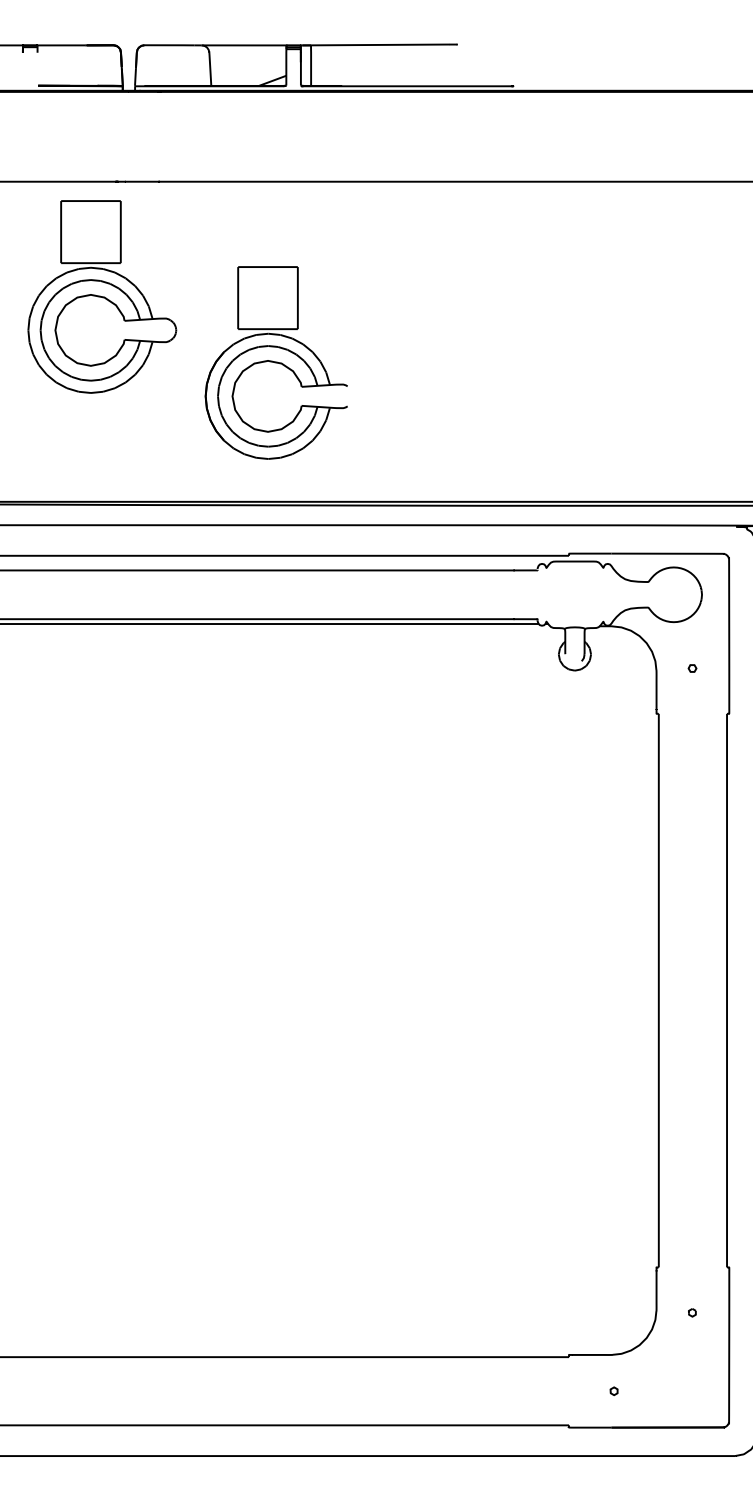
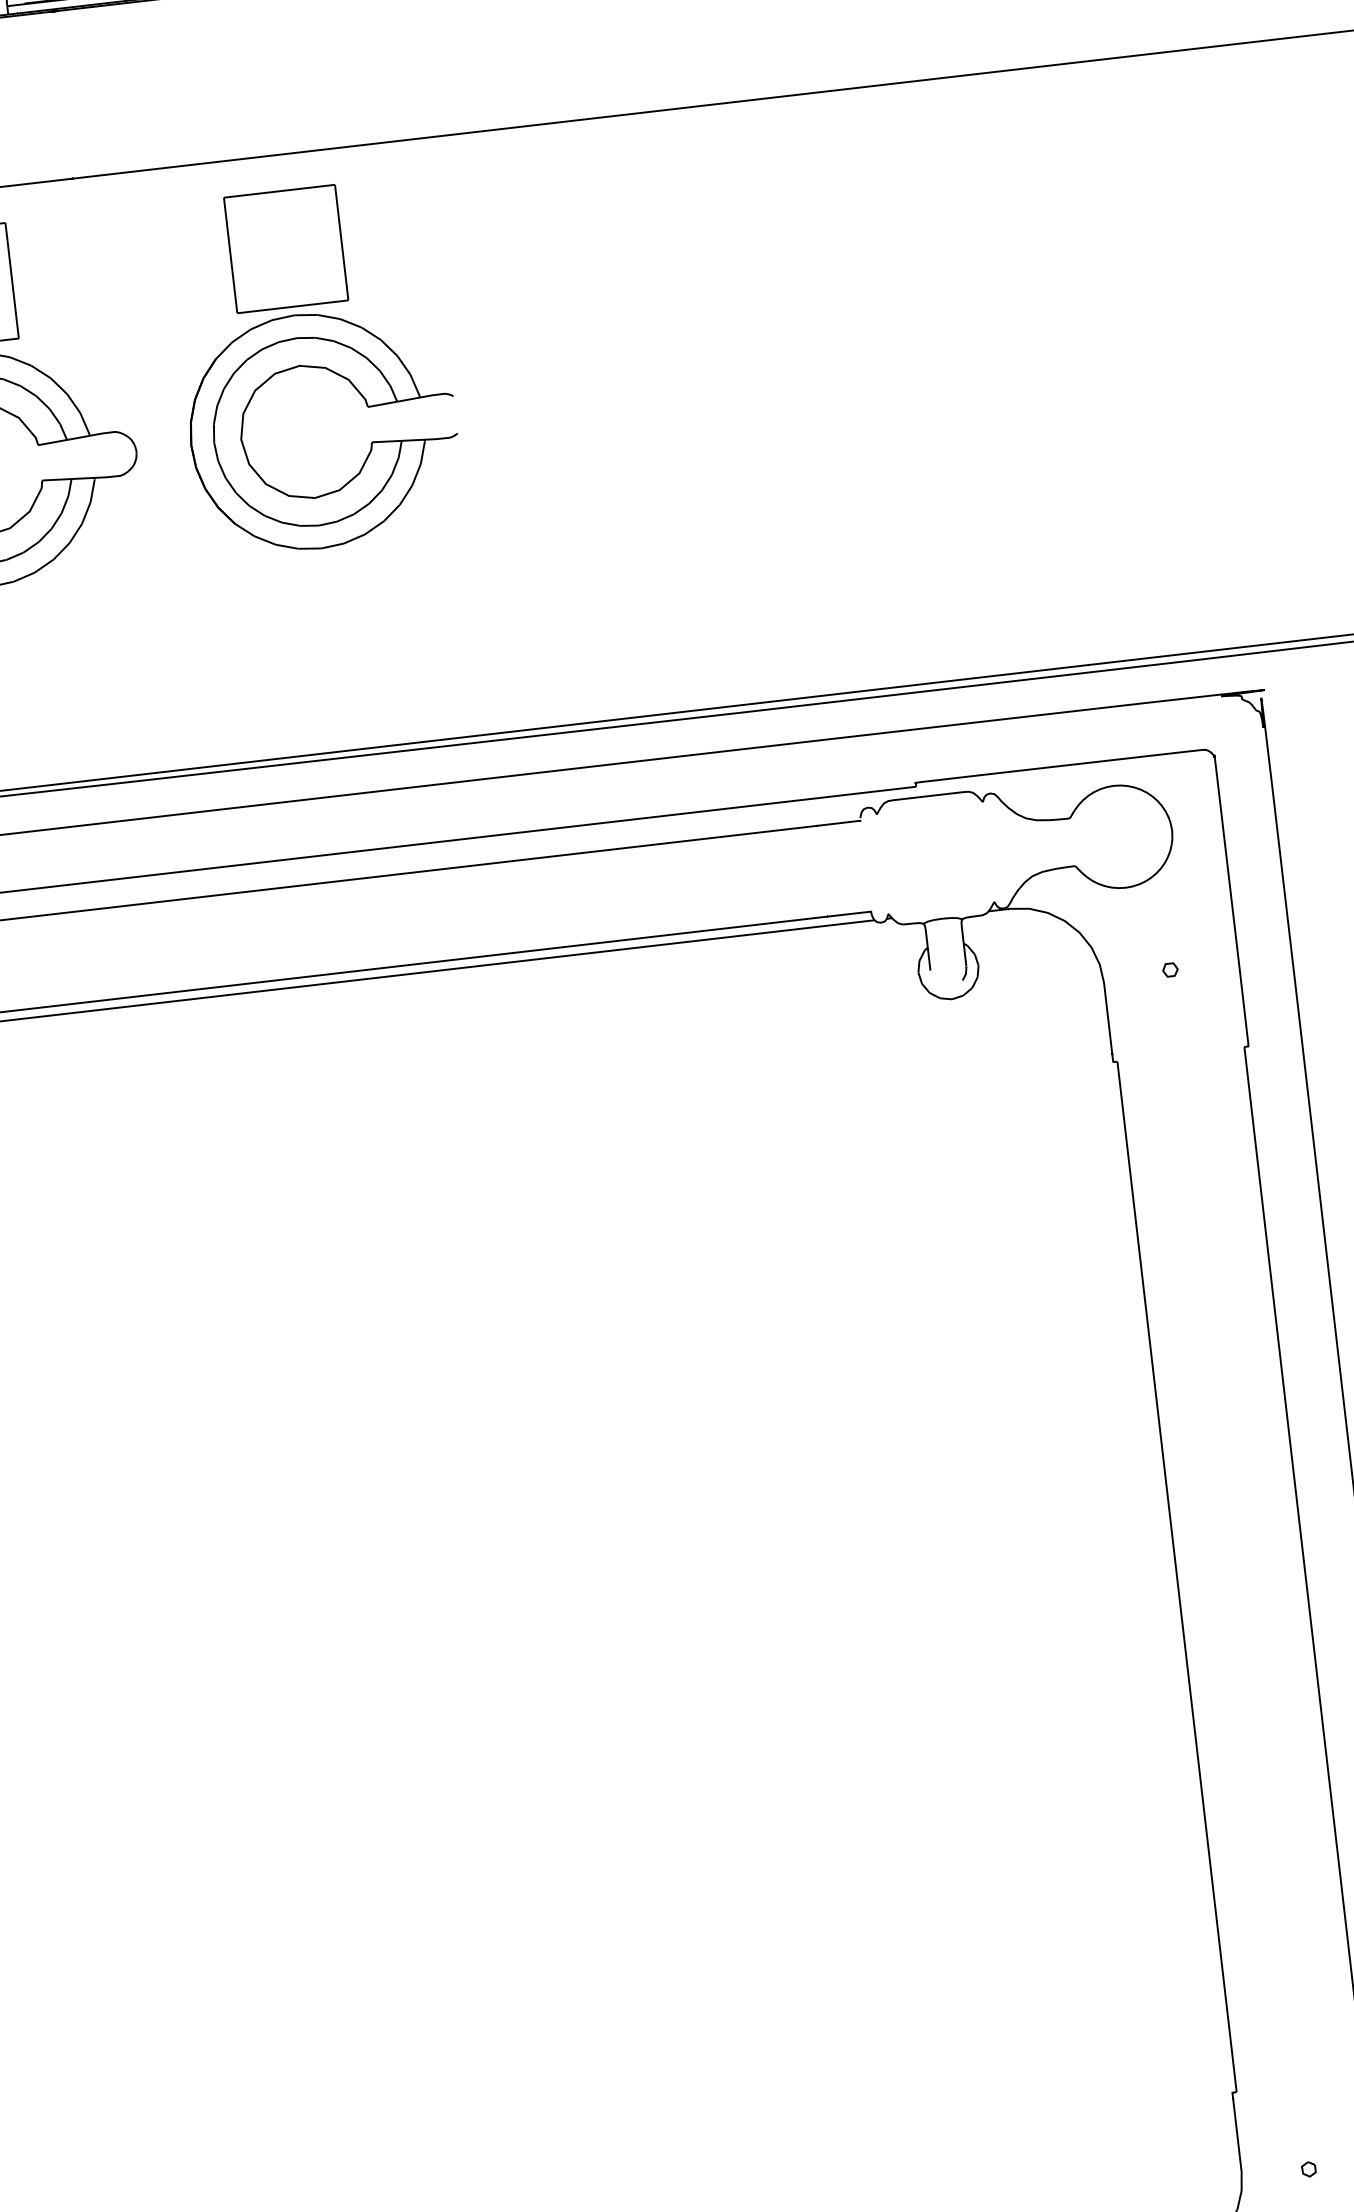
part: (275, 362) -> (313, 367), moved

